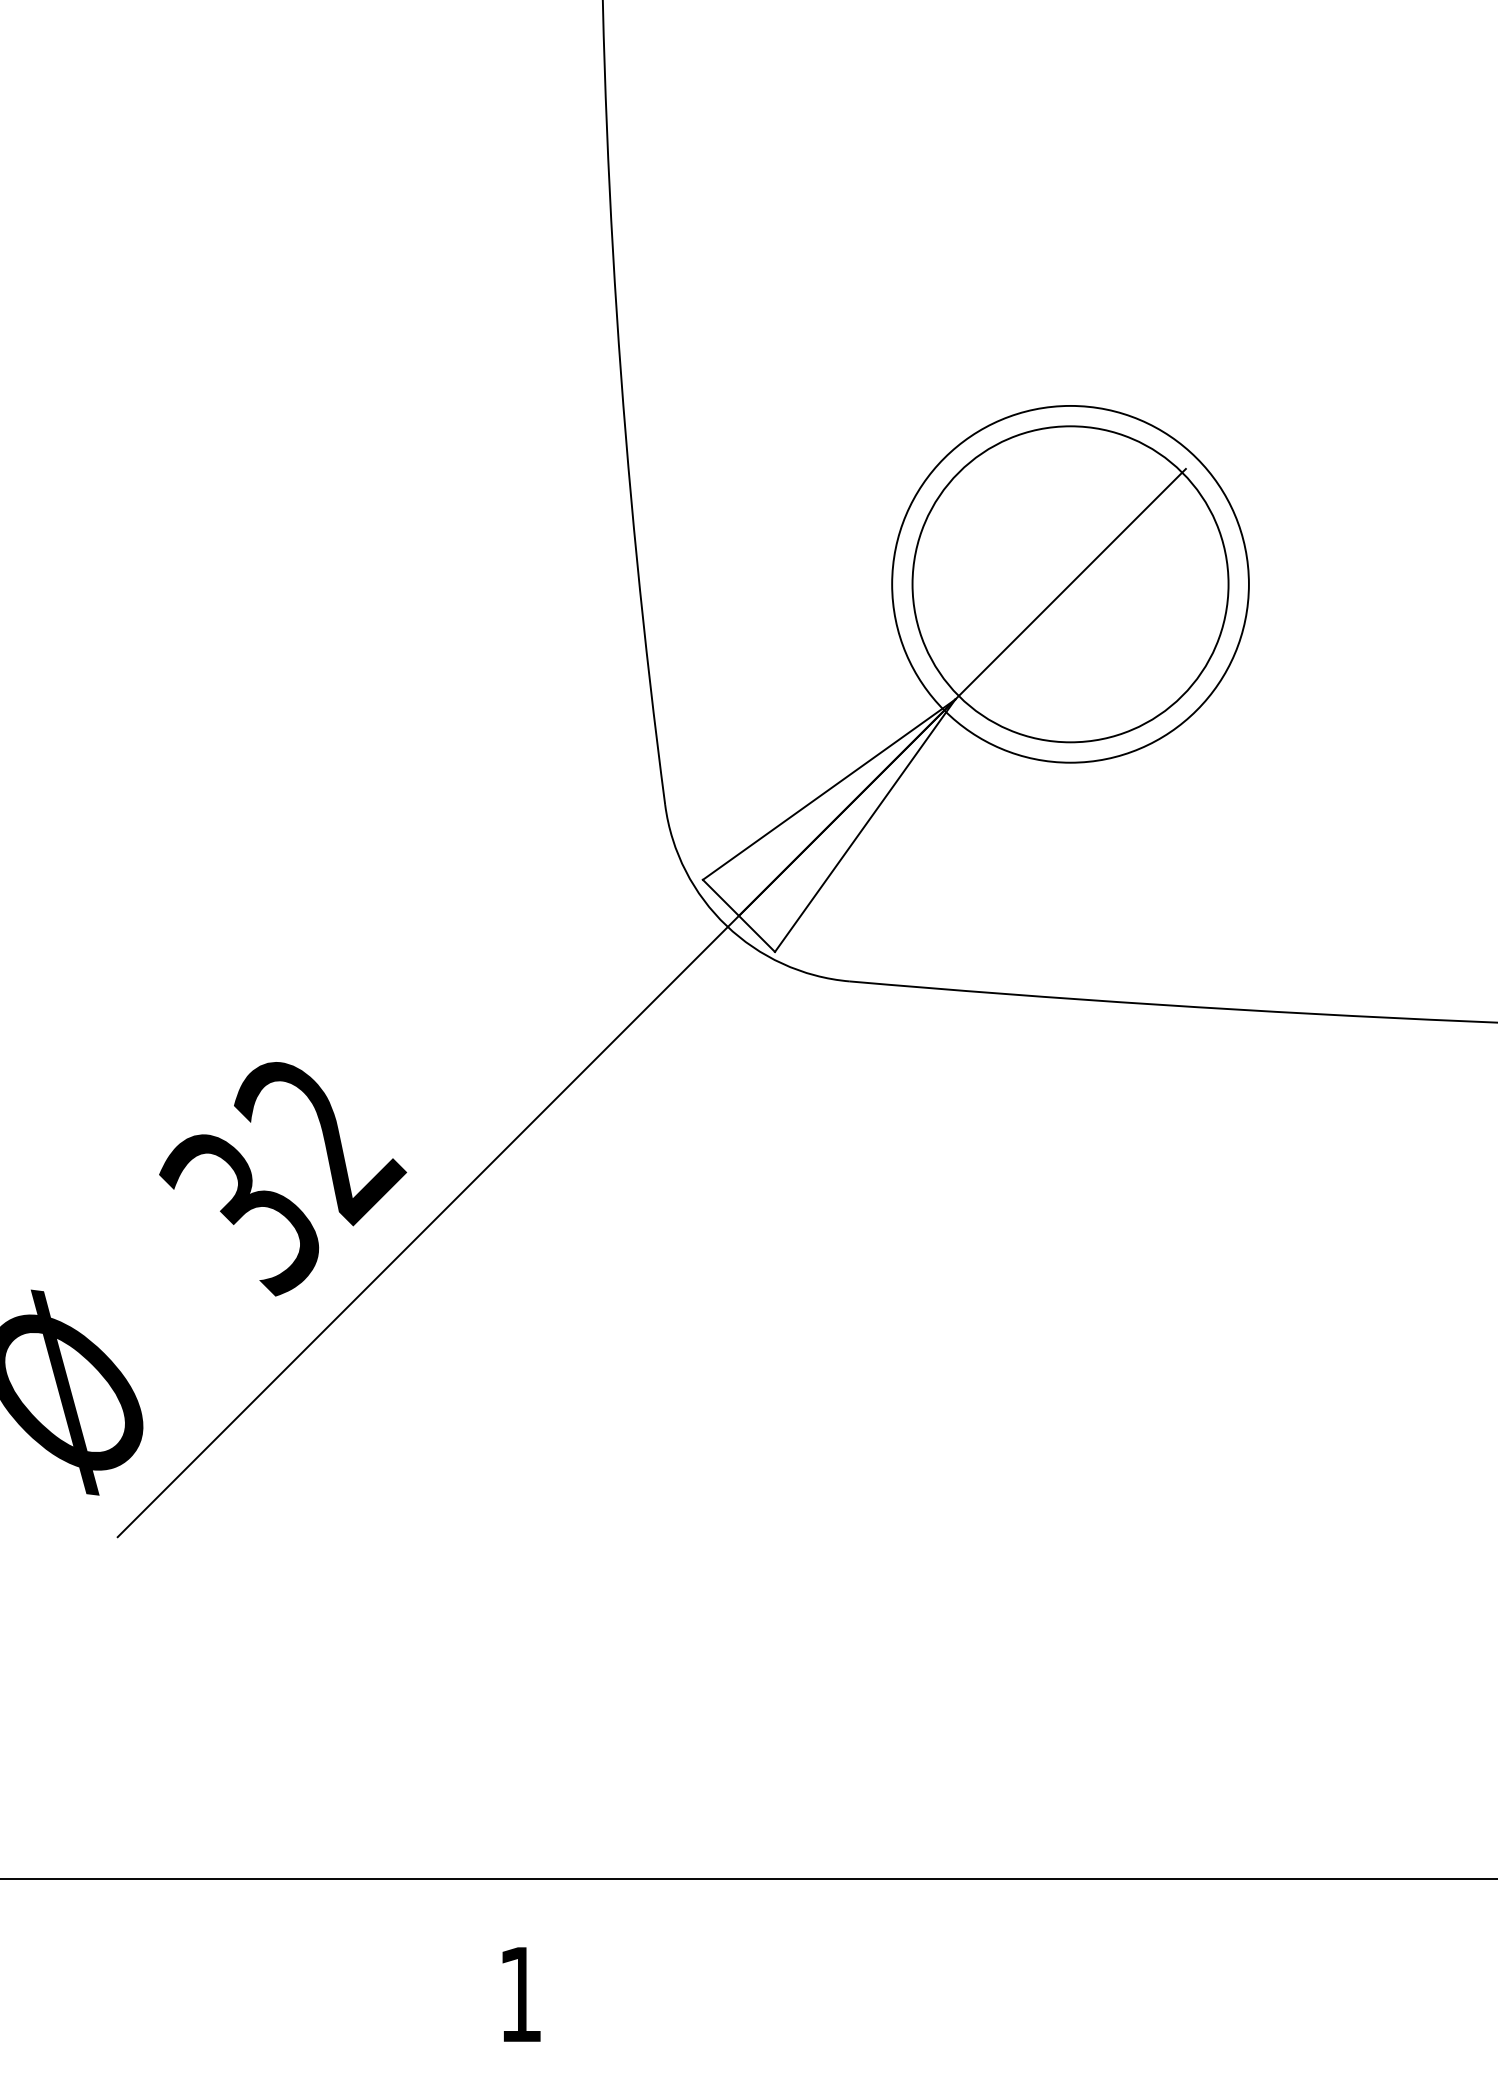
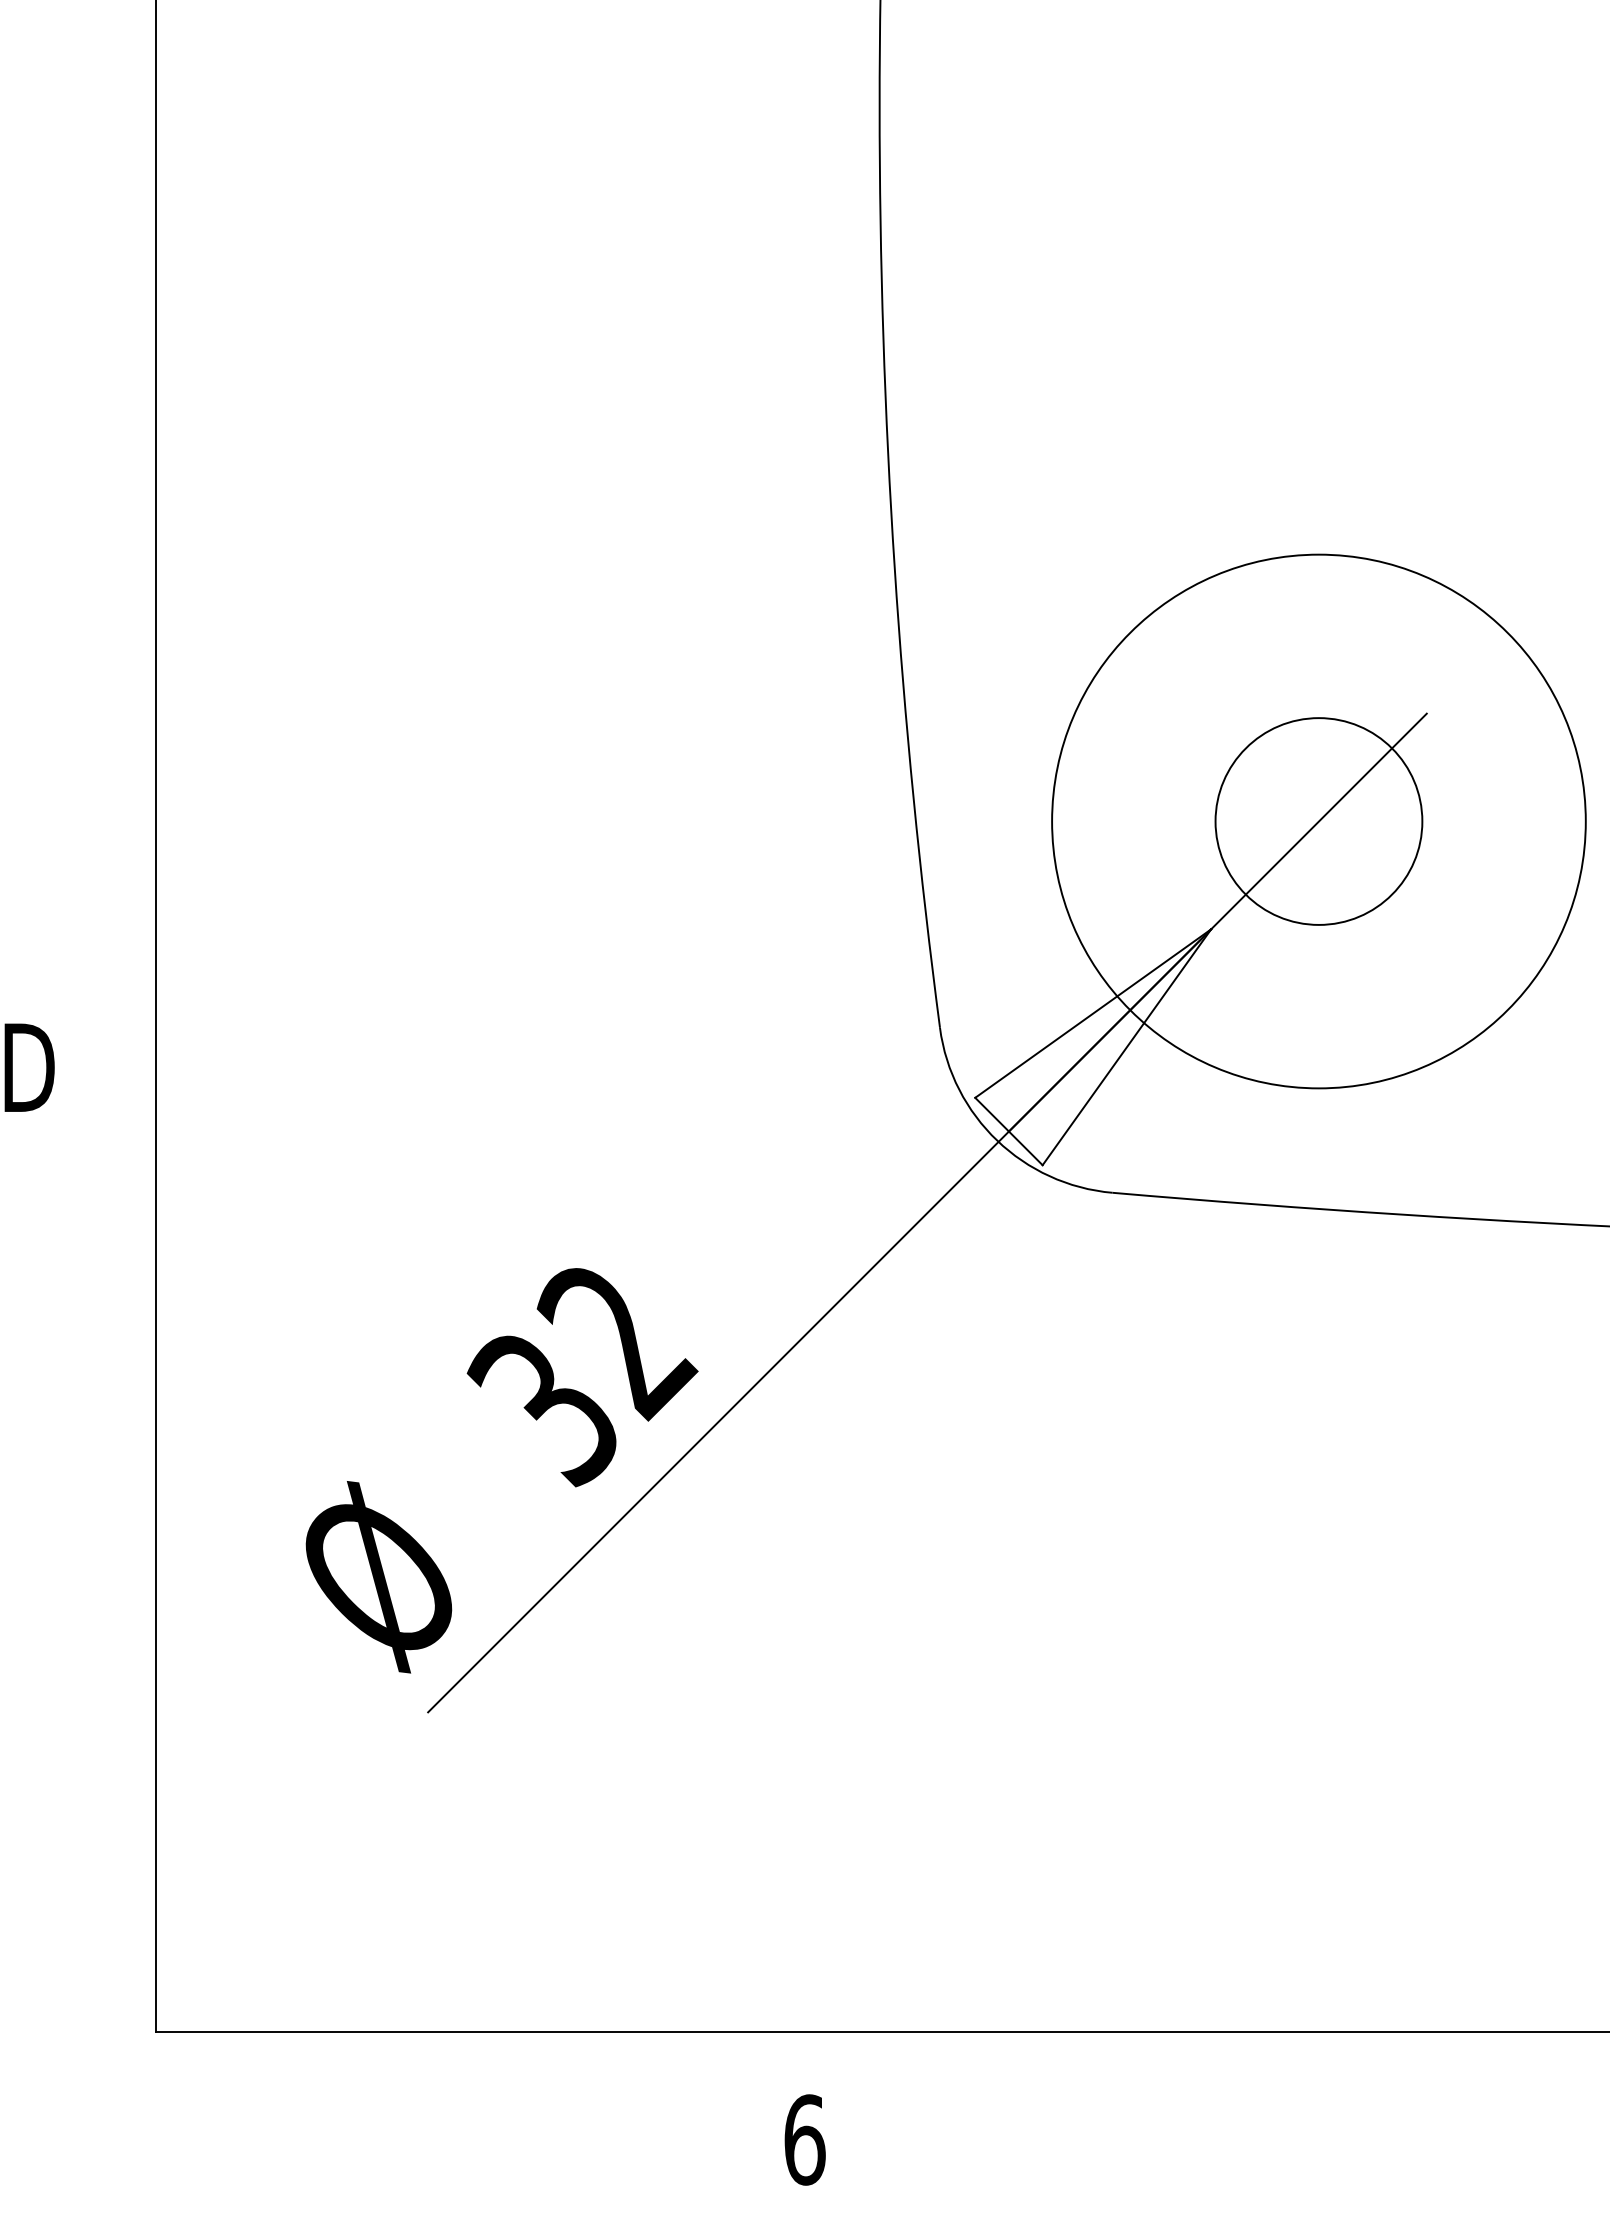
circle: (1070, 584) -> (1318, 821), size x0.7
circle: (1070, 584) -> (1318, 821), size x1.6
text: (520, 1994) -> (804, 2139), 1 -> 6

